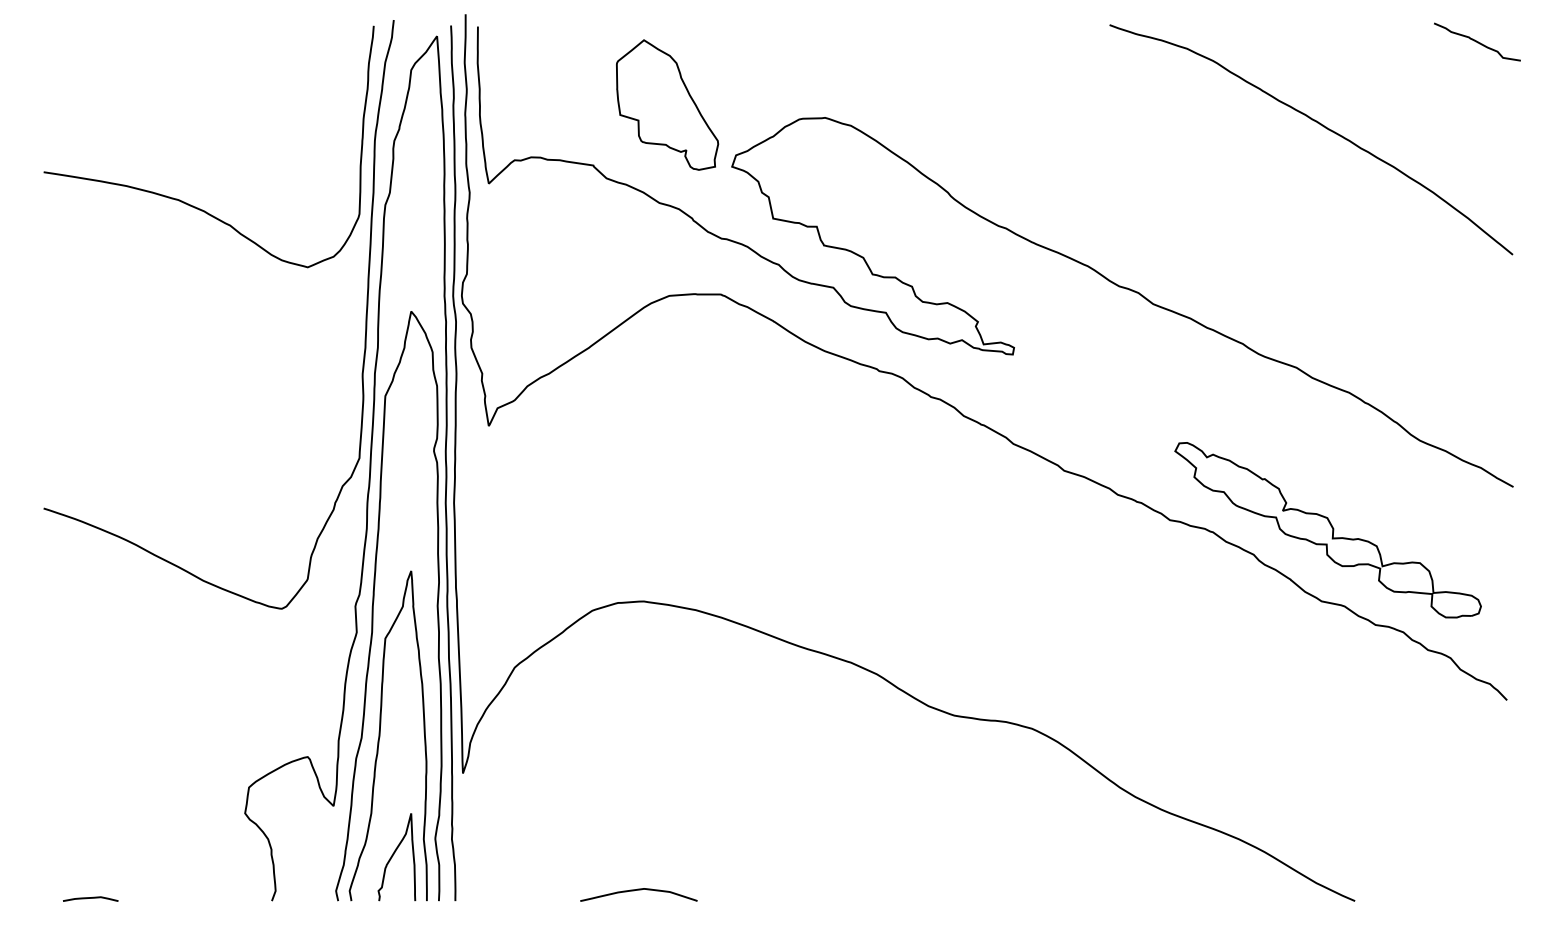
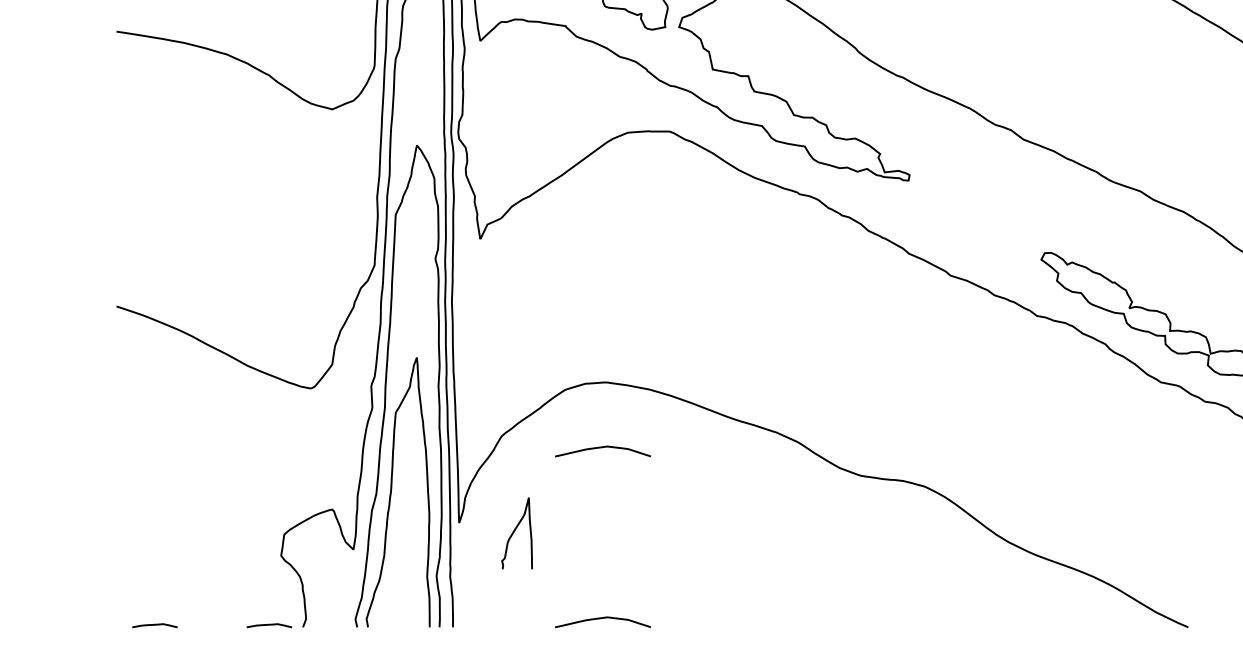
curve: (638, 681) -> (602, 447), added
curve: (393, 856) -> (514, 532), moved
curve: (230, 898) -> (269, 625), added

